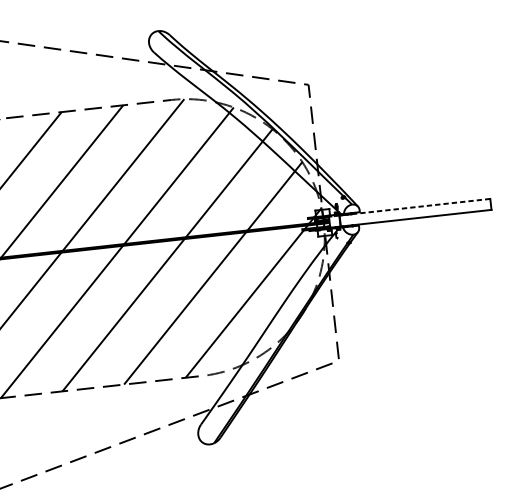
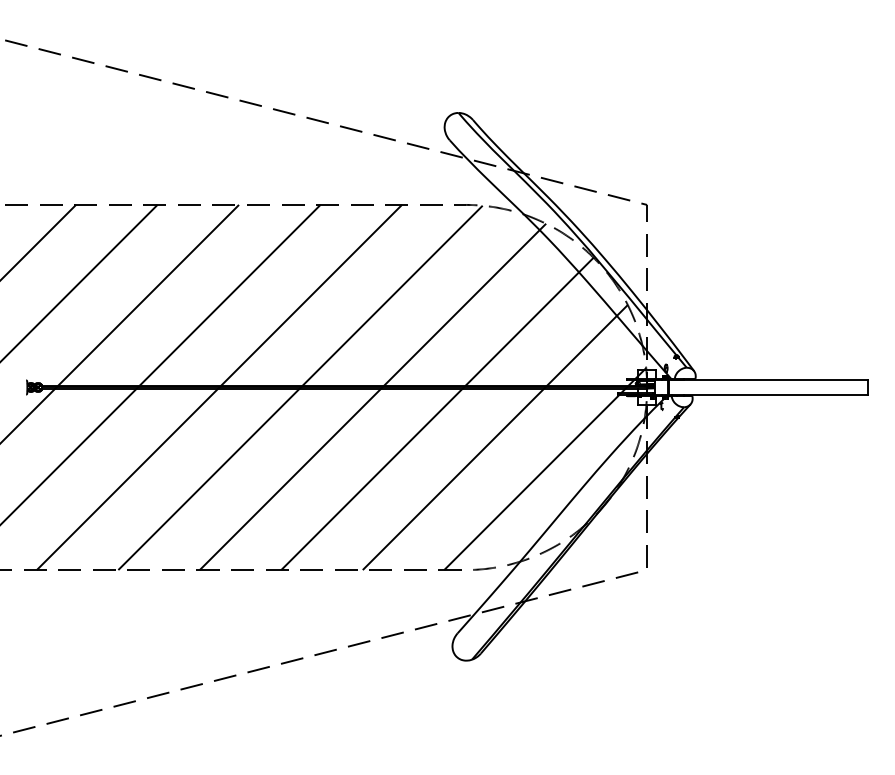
line: (409, 208) -> (761, 380), dashed -> solid

